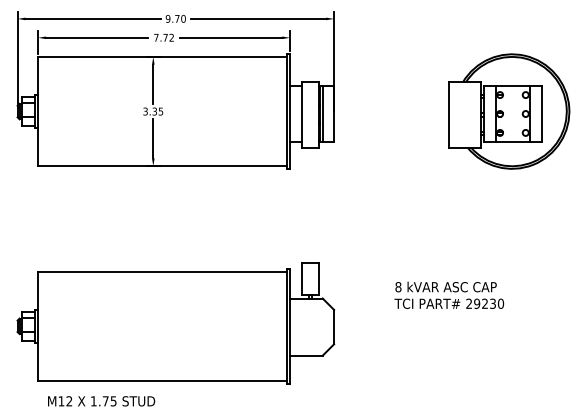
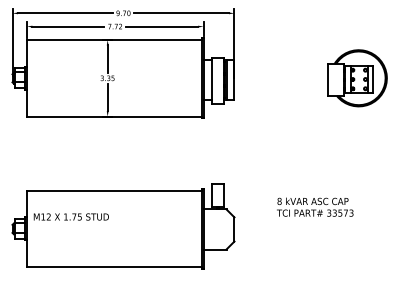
part: (509, 111) -> (357, 78), size x0.7
text: (485, 303) -> (340, 212), 29230 -> 33573
text: (101, 401) -> (71, 217), moved

